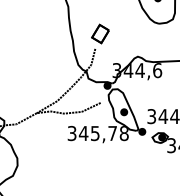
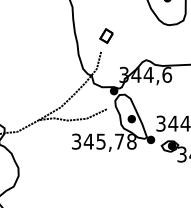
part: (100, 33) -> (106, 35), size x0.7

